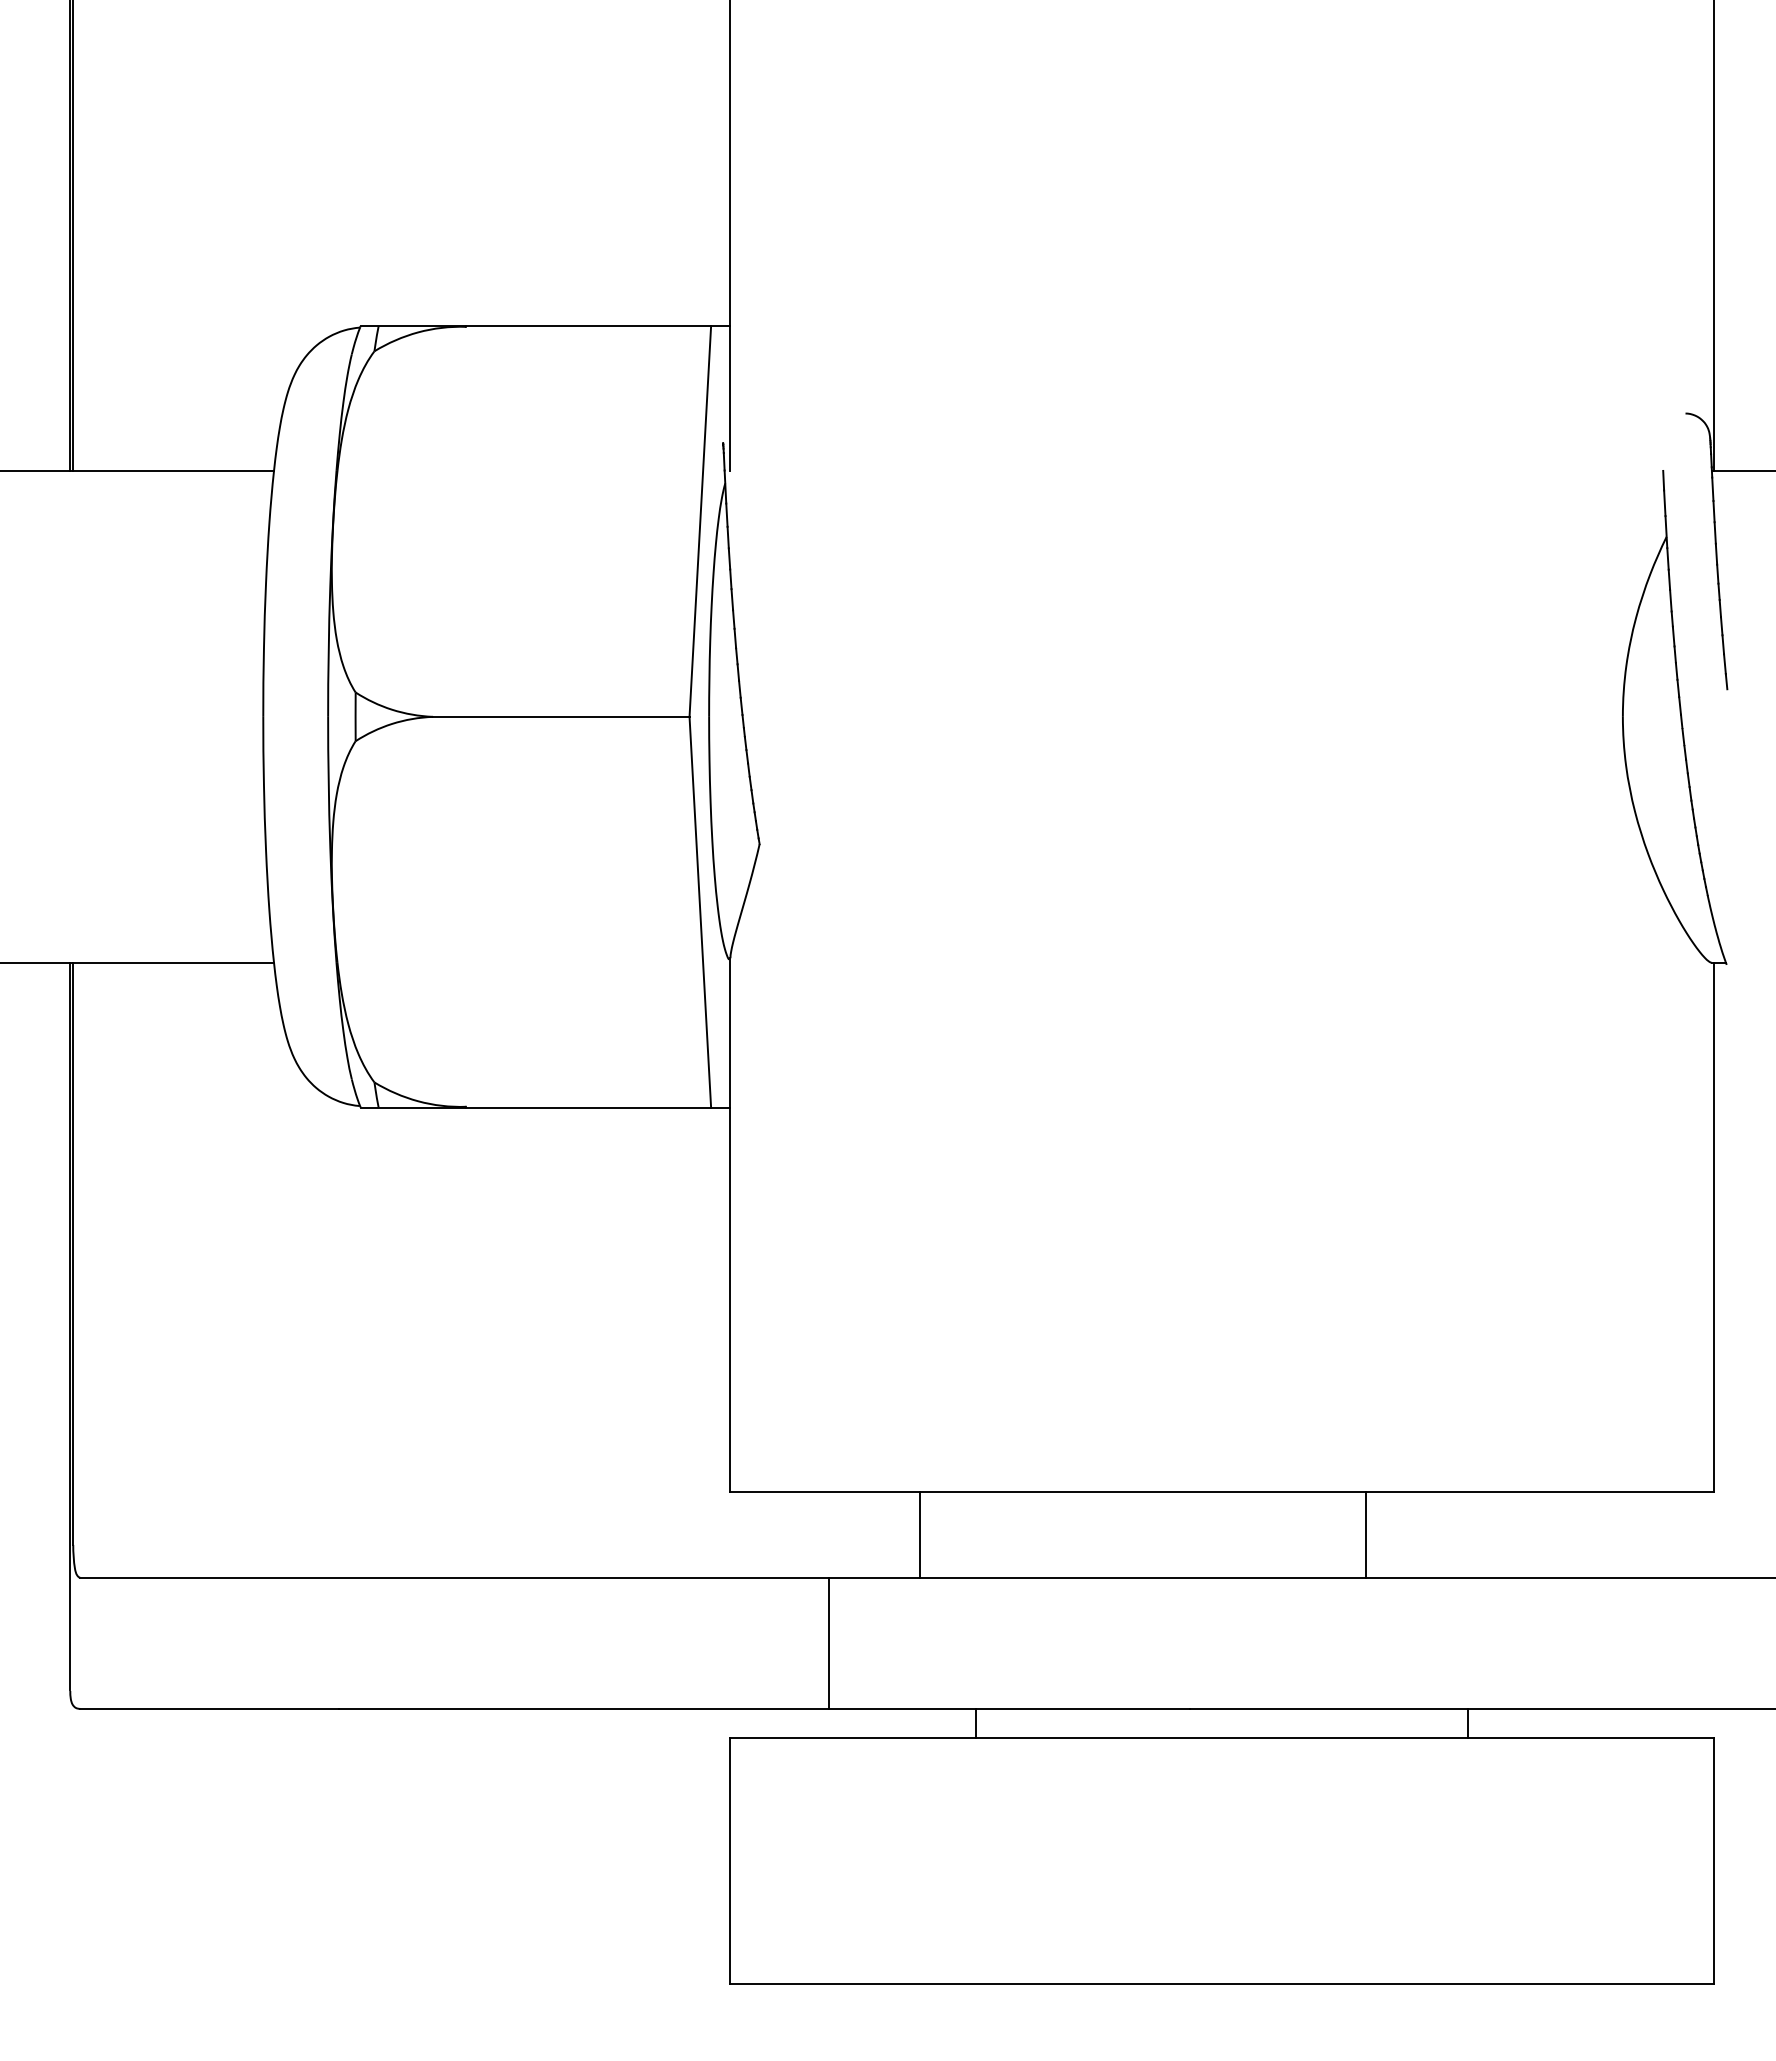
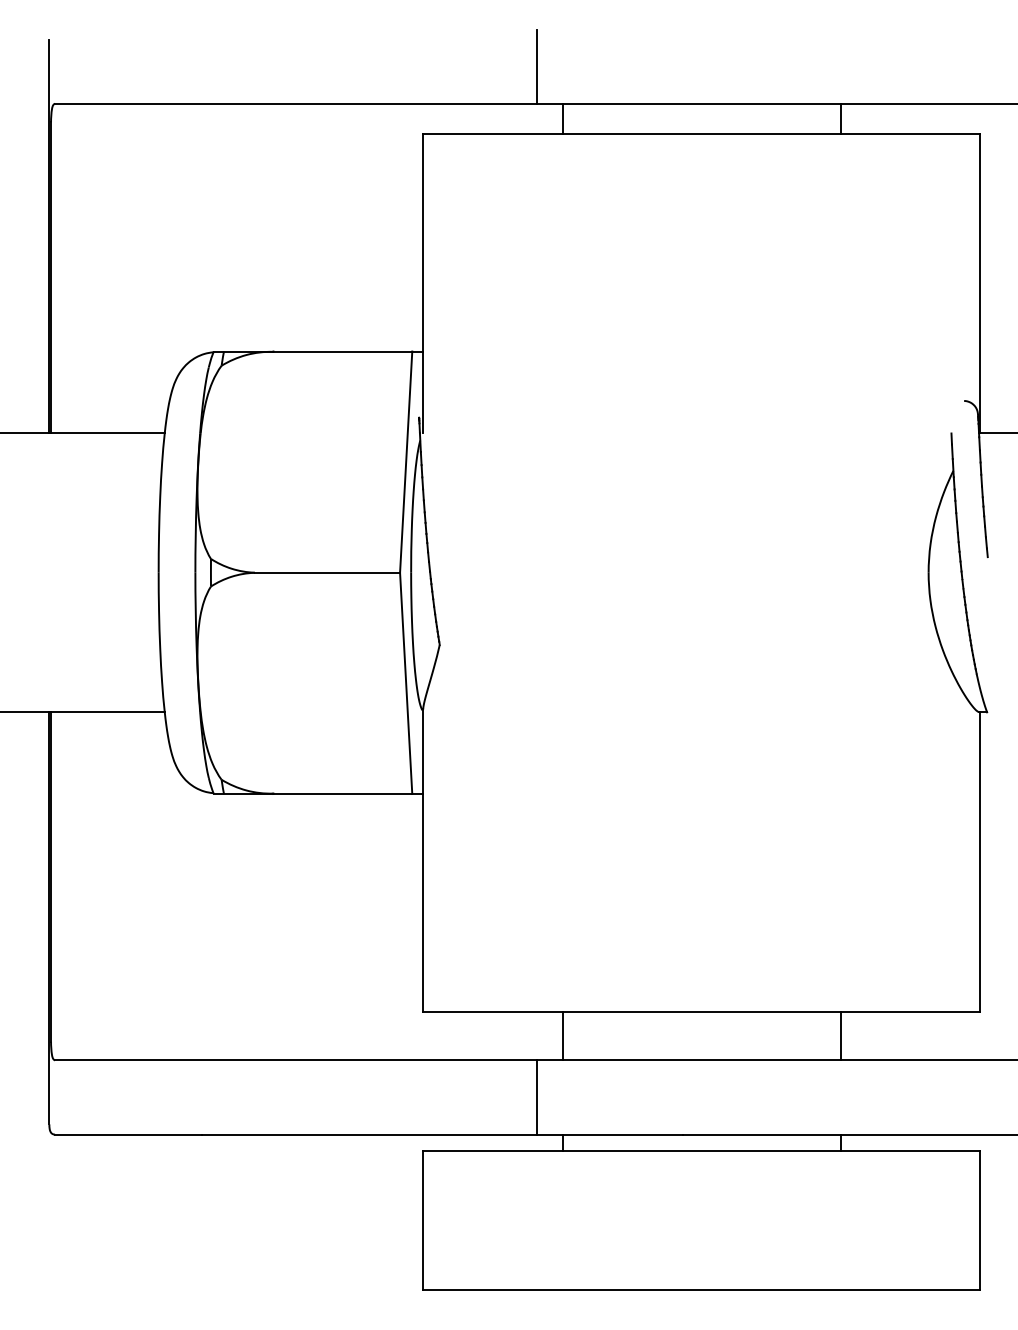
line: (919, 1533) -> (562, 1035), moved
line: (1366, 1533) -> (841, 1035), moved
line: (828, 1643) -> (536, 1097), moved

